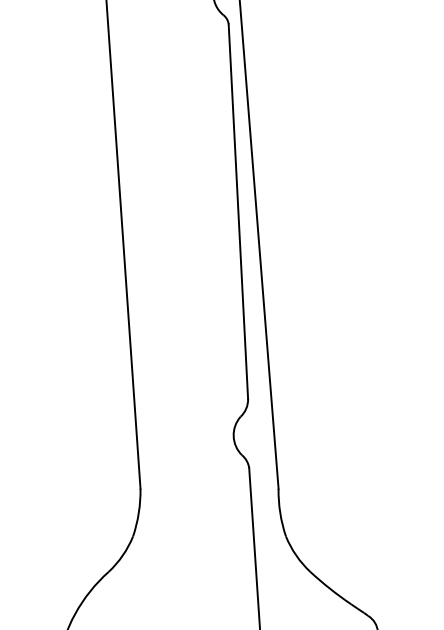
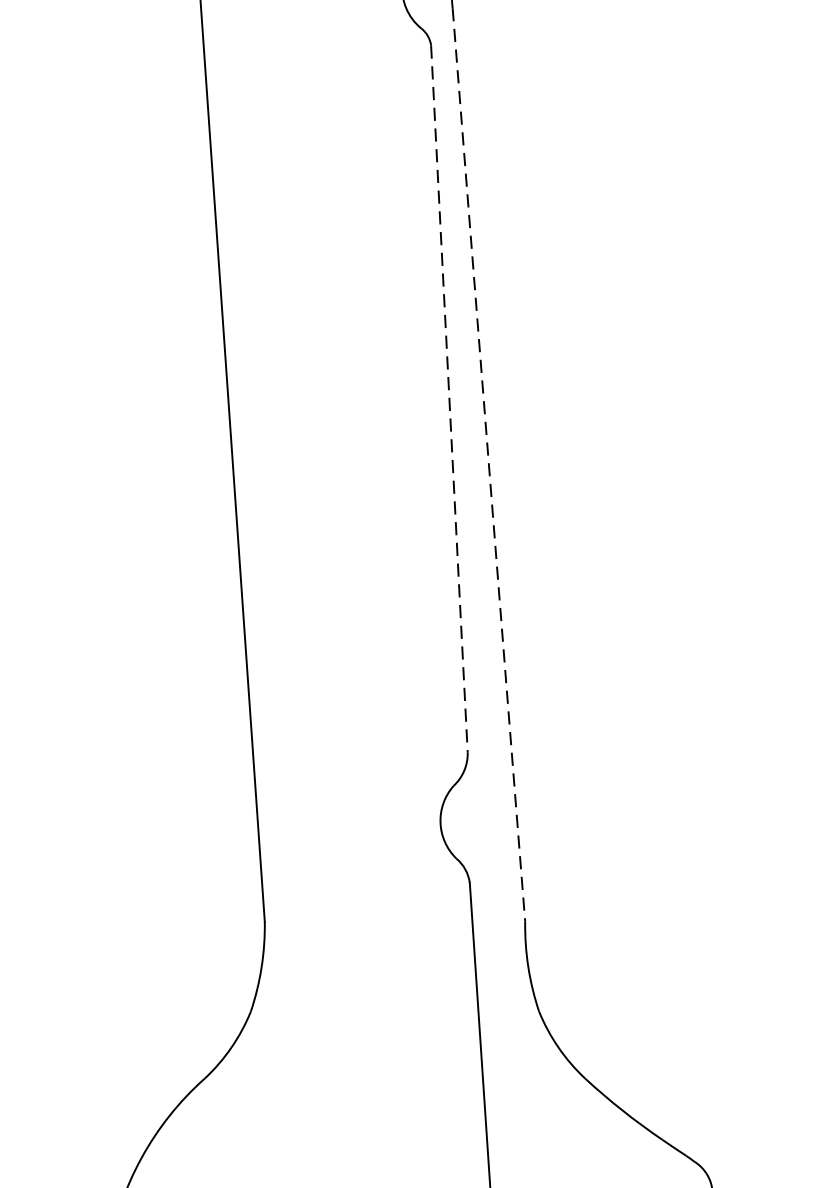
line: (238, 211) -> (449, 398), solid -> dashed
line: (259, 246) -> (489, 464), solid -> dashed

